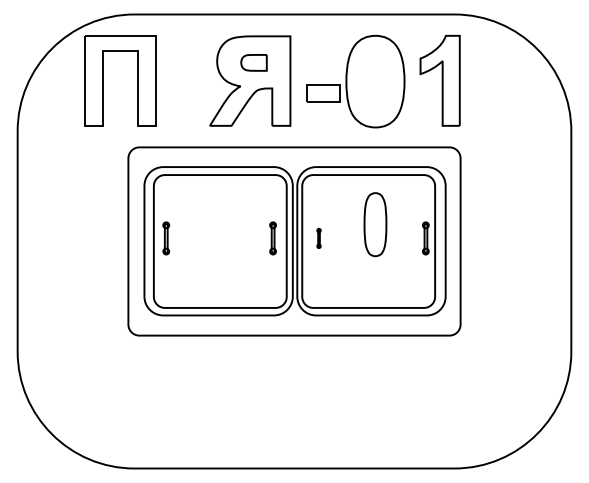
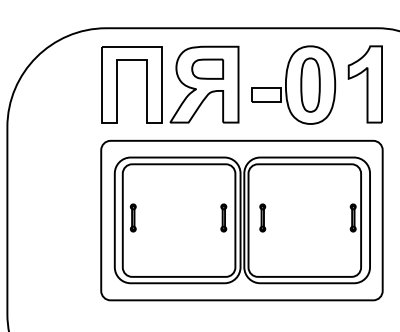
part: (253, 62) -> (207, 68), size x1.43
part: (103, 80) -> (117, 84), moved
part: (375, 224) -> (310, 85), moved
part: (318, 238) -> (262, 218), size x1.67

